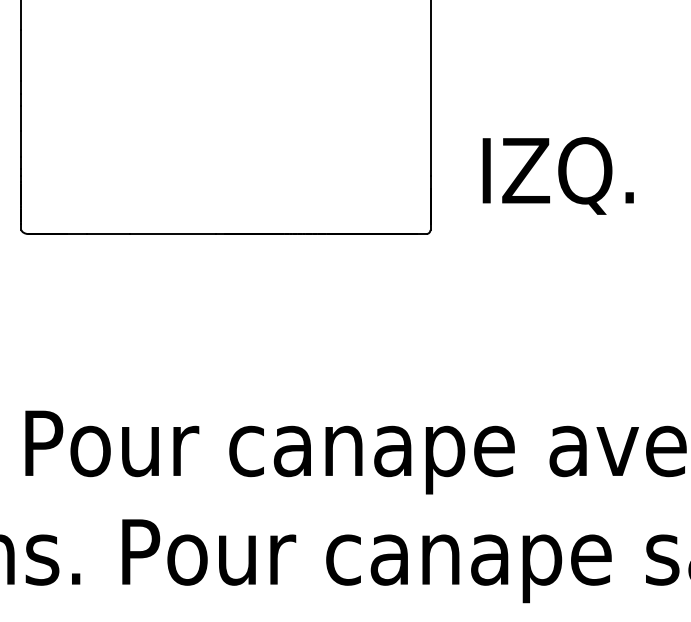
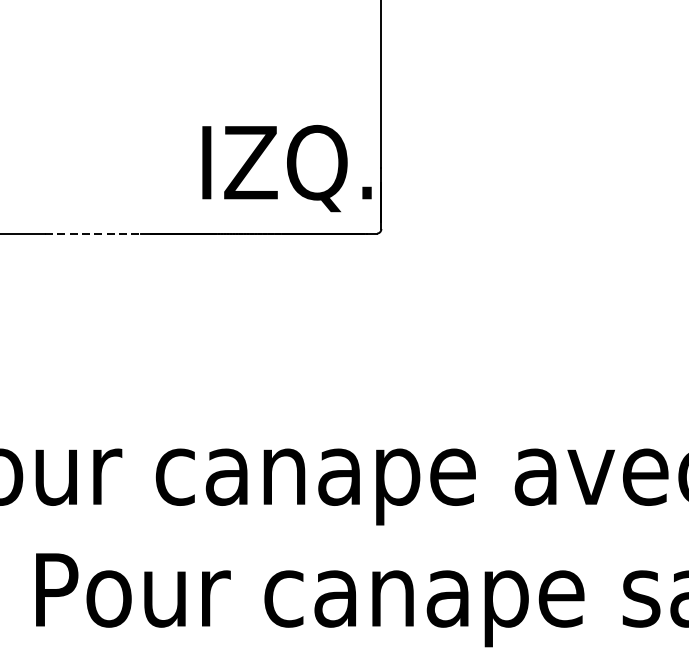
text: (557, 175) -> (286, 168), moved
line: (173, 234) -> (93, 234), solid -> dashed

